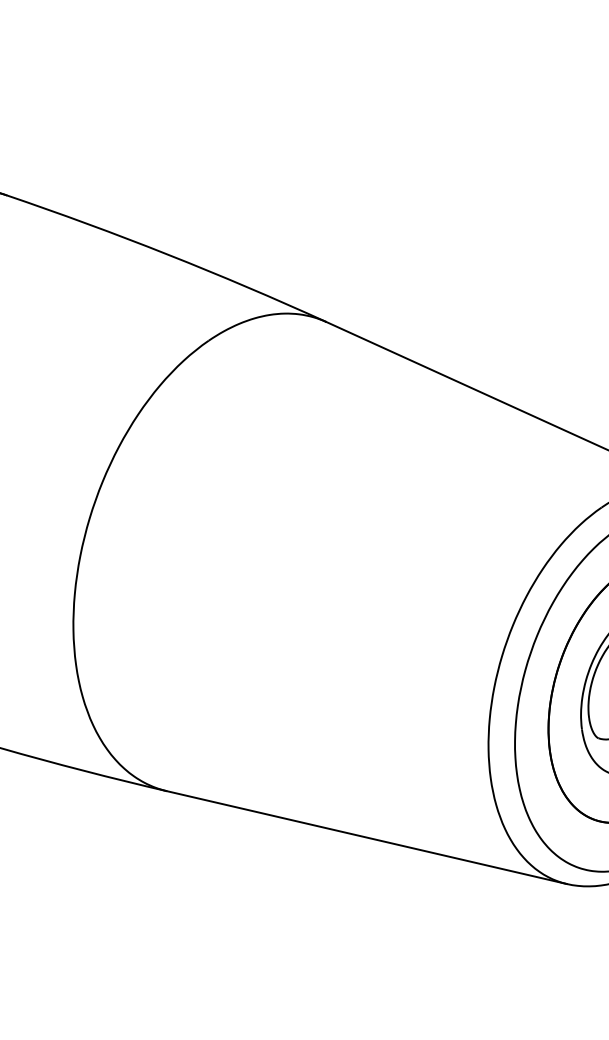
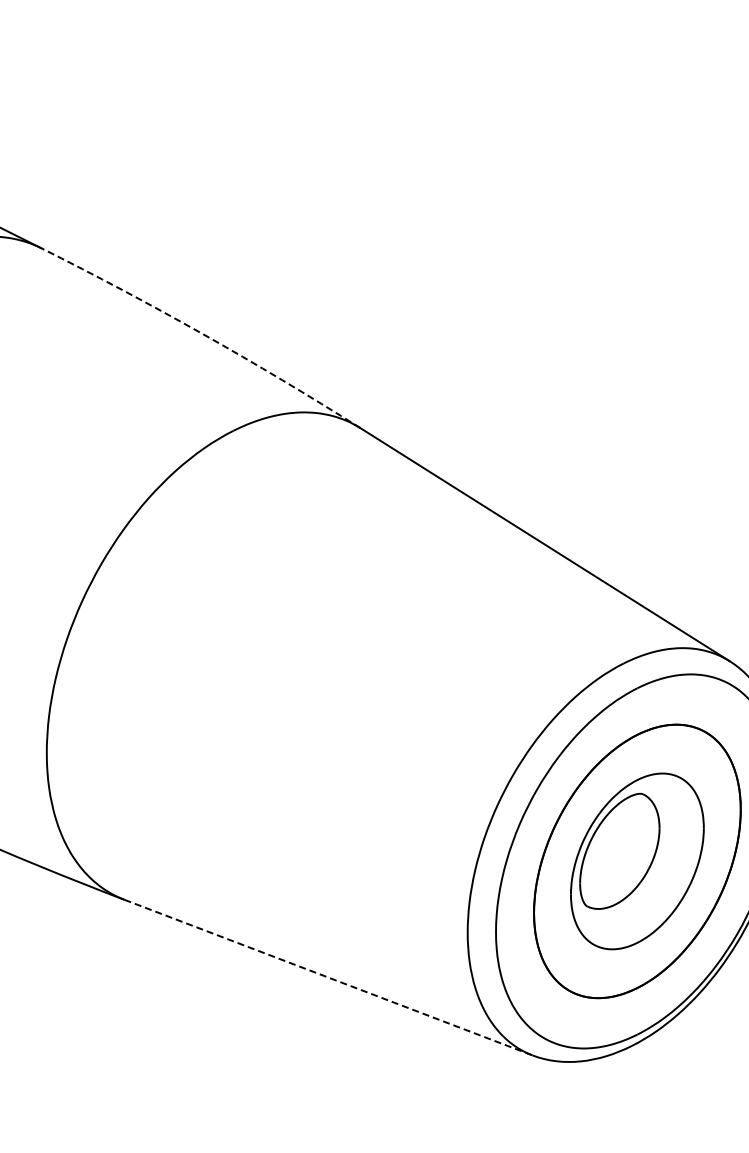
arc: (167, 255) -> (202, 334), solid -> dashed
line: (367, 837) -> (329, 977), solid -> dashed

